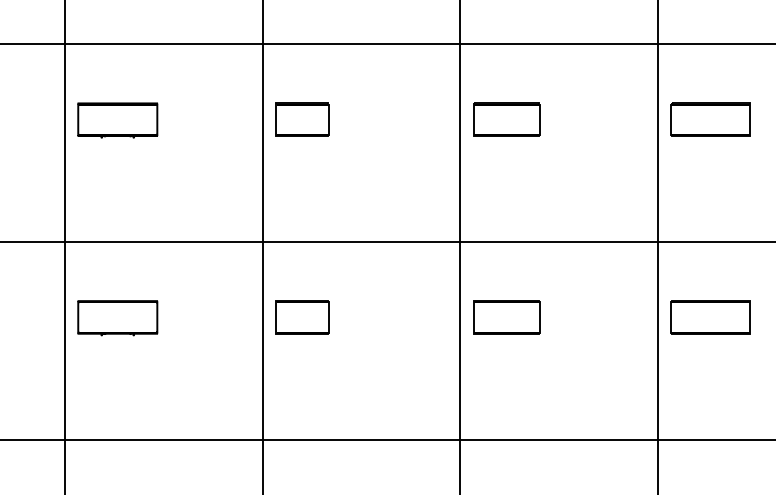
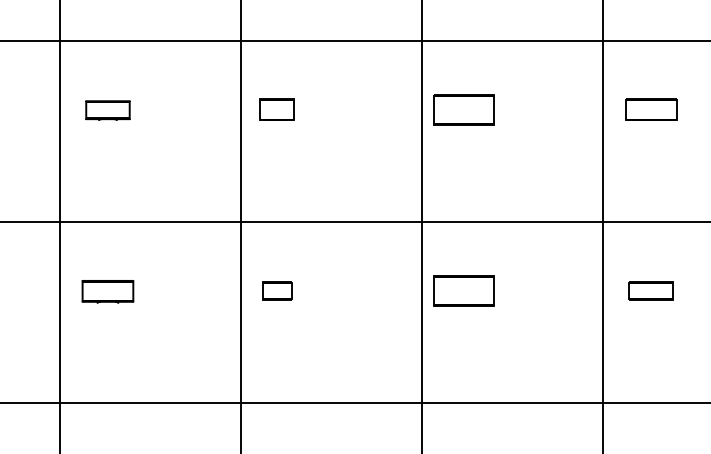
part: (302, 119) -> (277, 109), size x0.7
part: (710, 119) -> (651, 109), size x0.7
part: (117, 120) -> (107, 110), size x0.6
part: (302, 317) -> (277, 291), size x0.6
part: (710, 317) -> (651, 291), size x0.6
part: (117, 318) -> (107, 292), size x0.7

